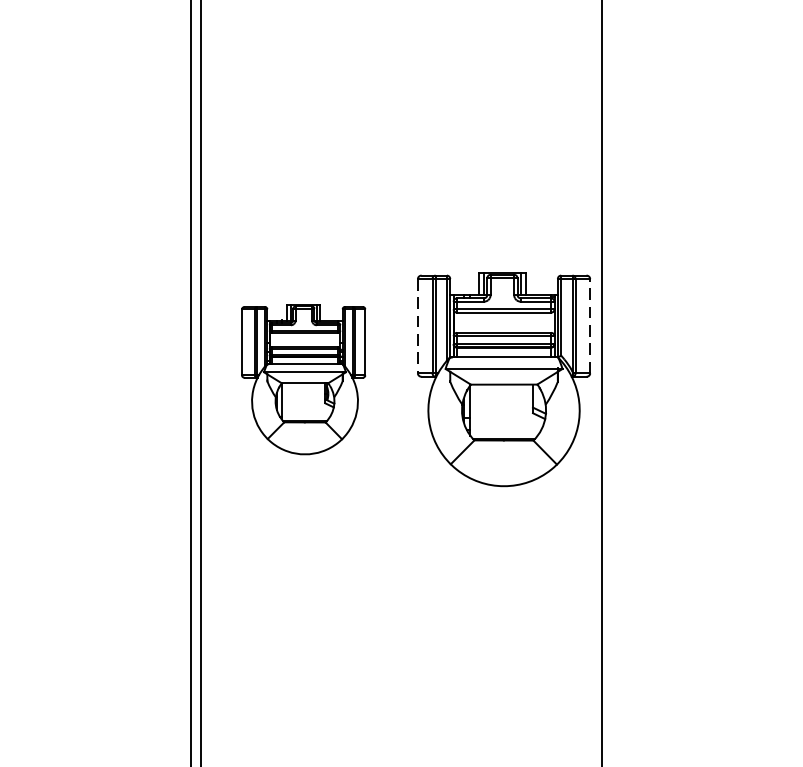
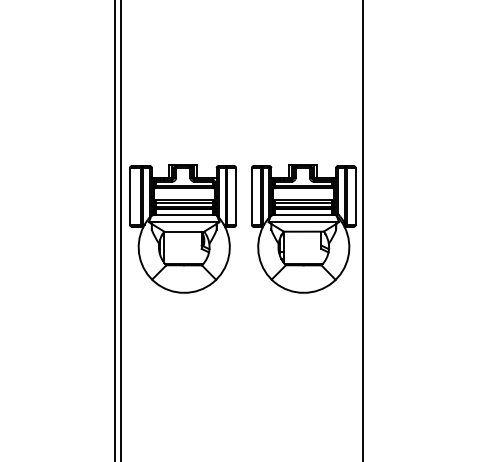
line: (589, 324) -> (355, 195), dashed -> solid
line: (417, 326) -> (251, 196), dashed -> solid
part: (302, 379) -> (182, 228), size x1.43

